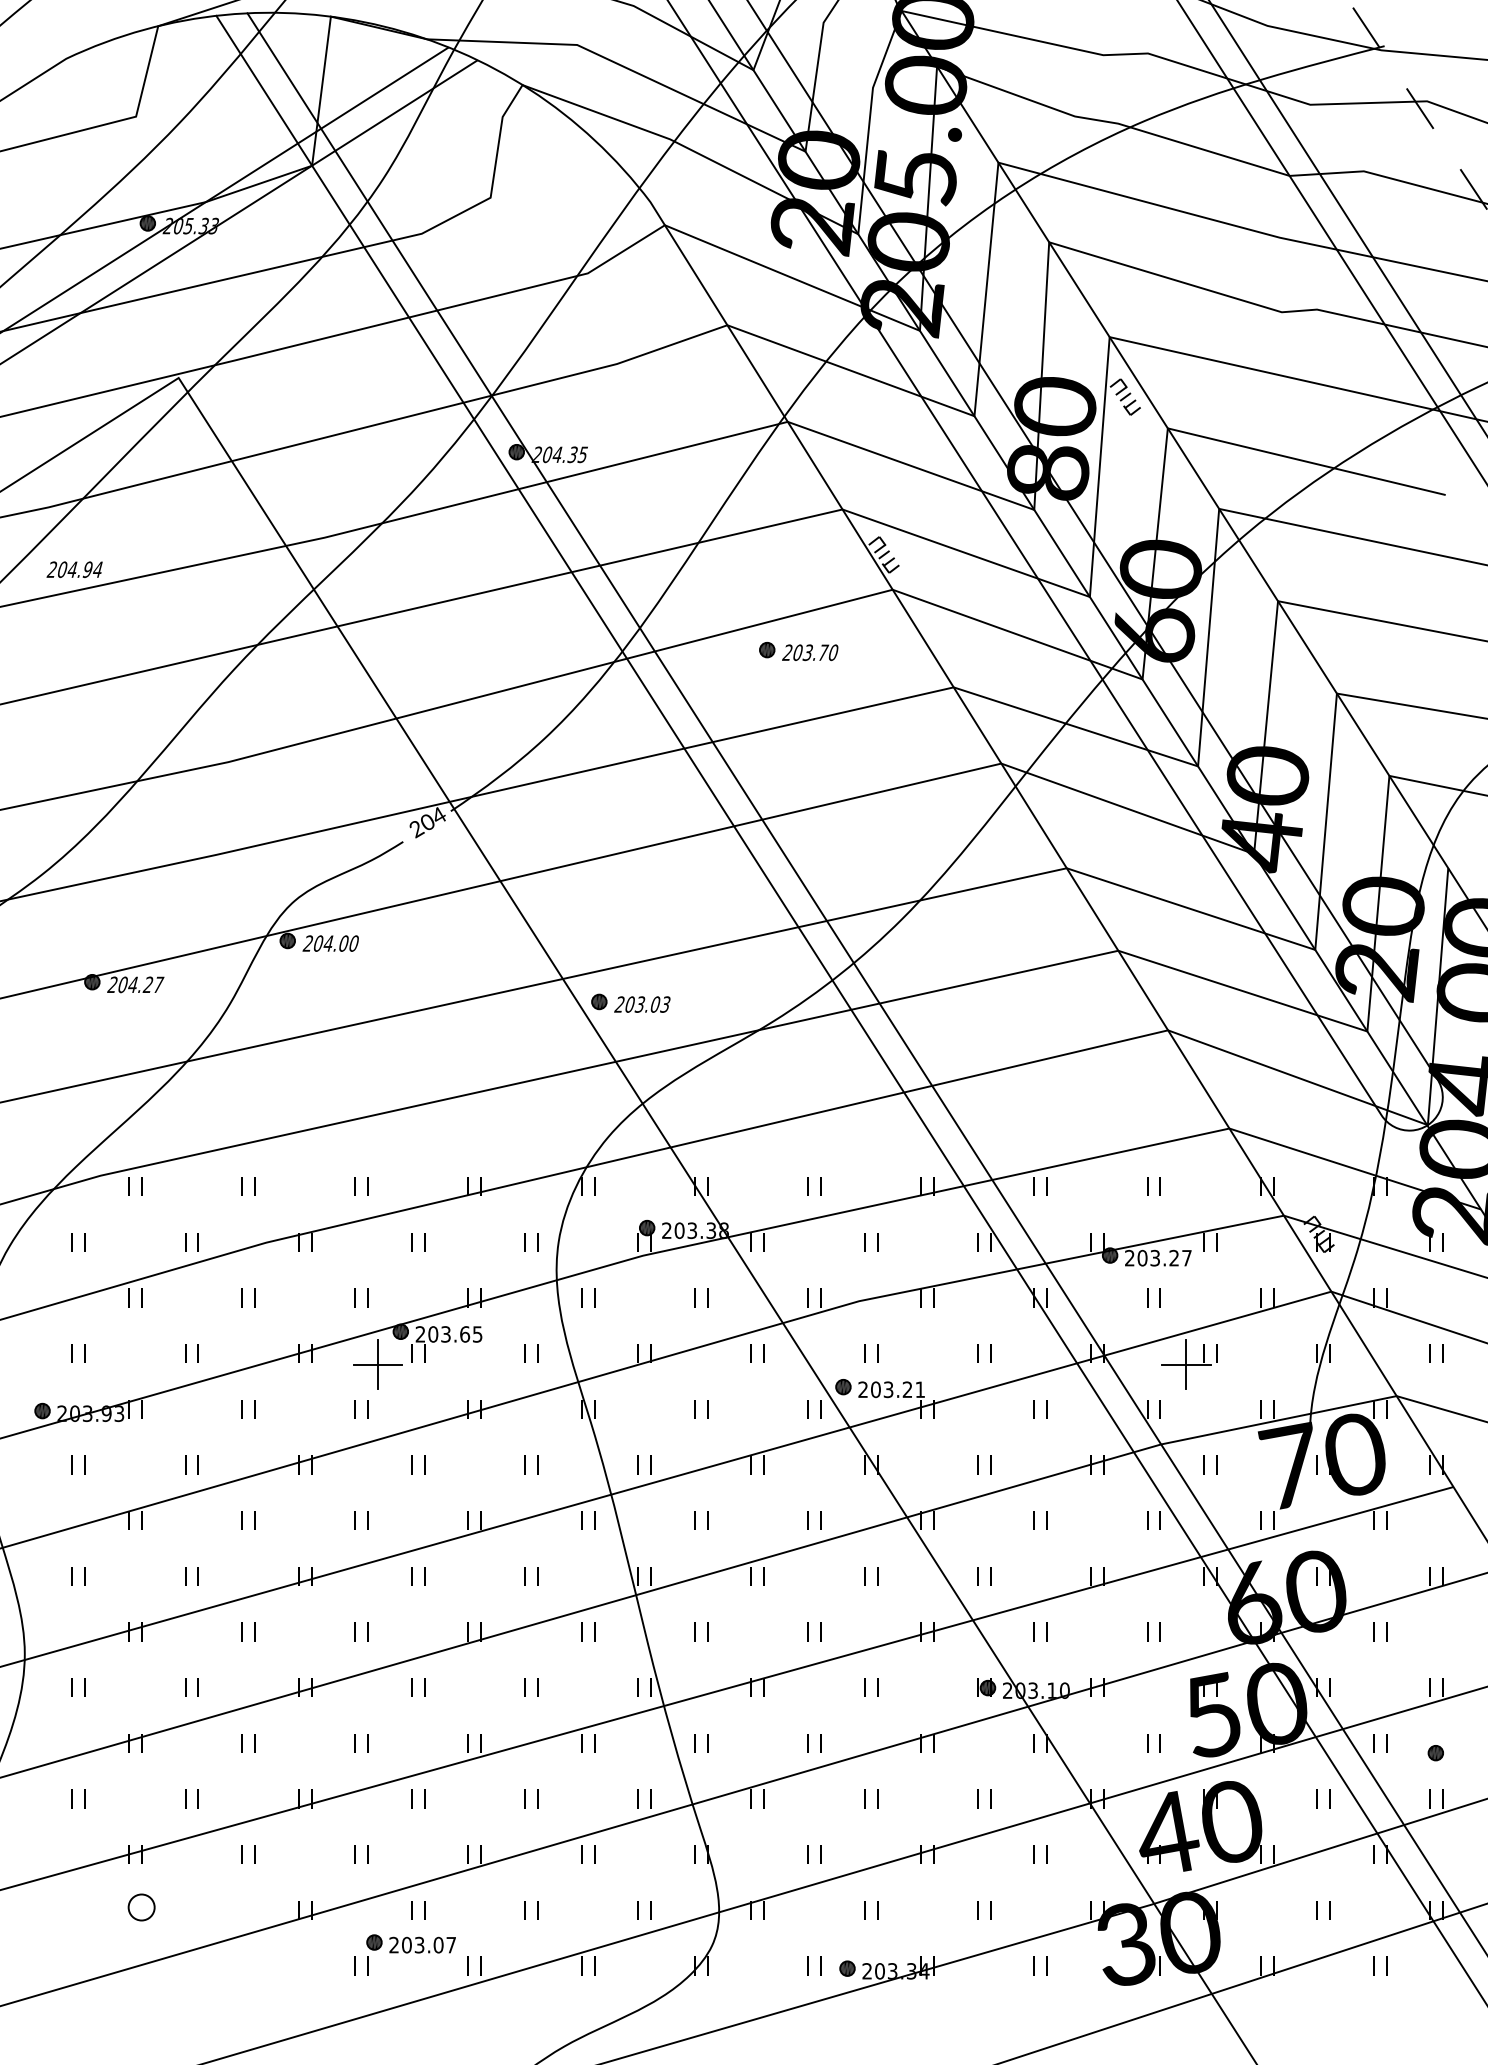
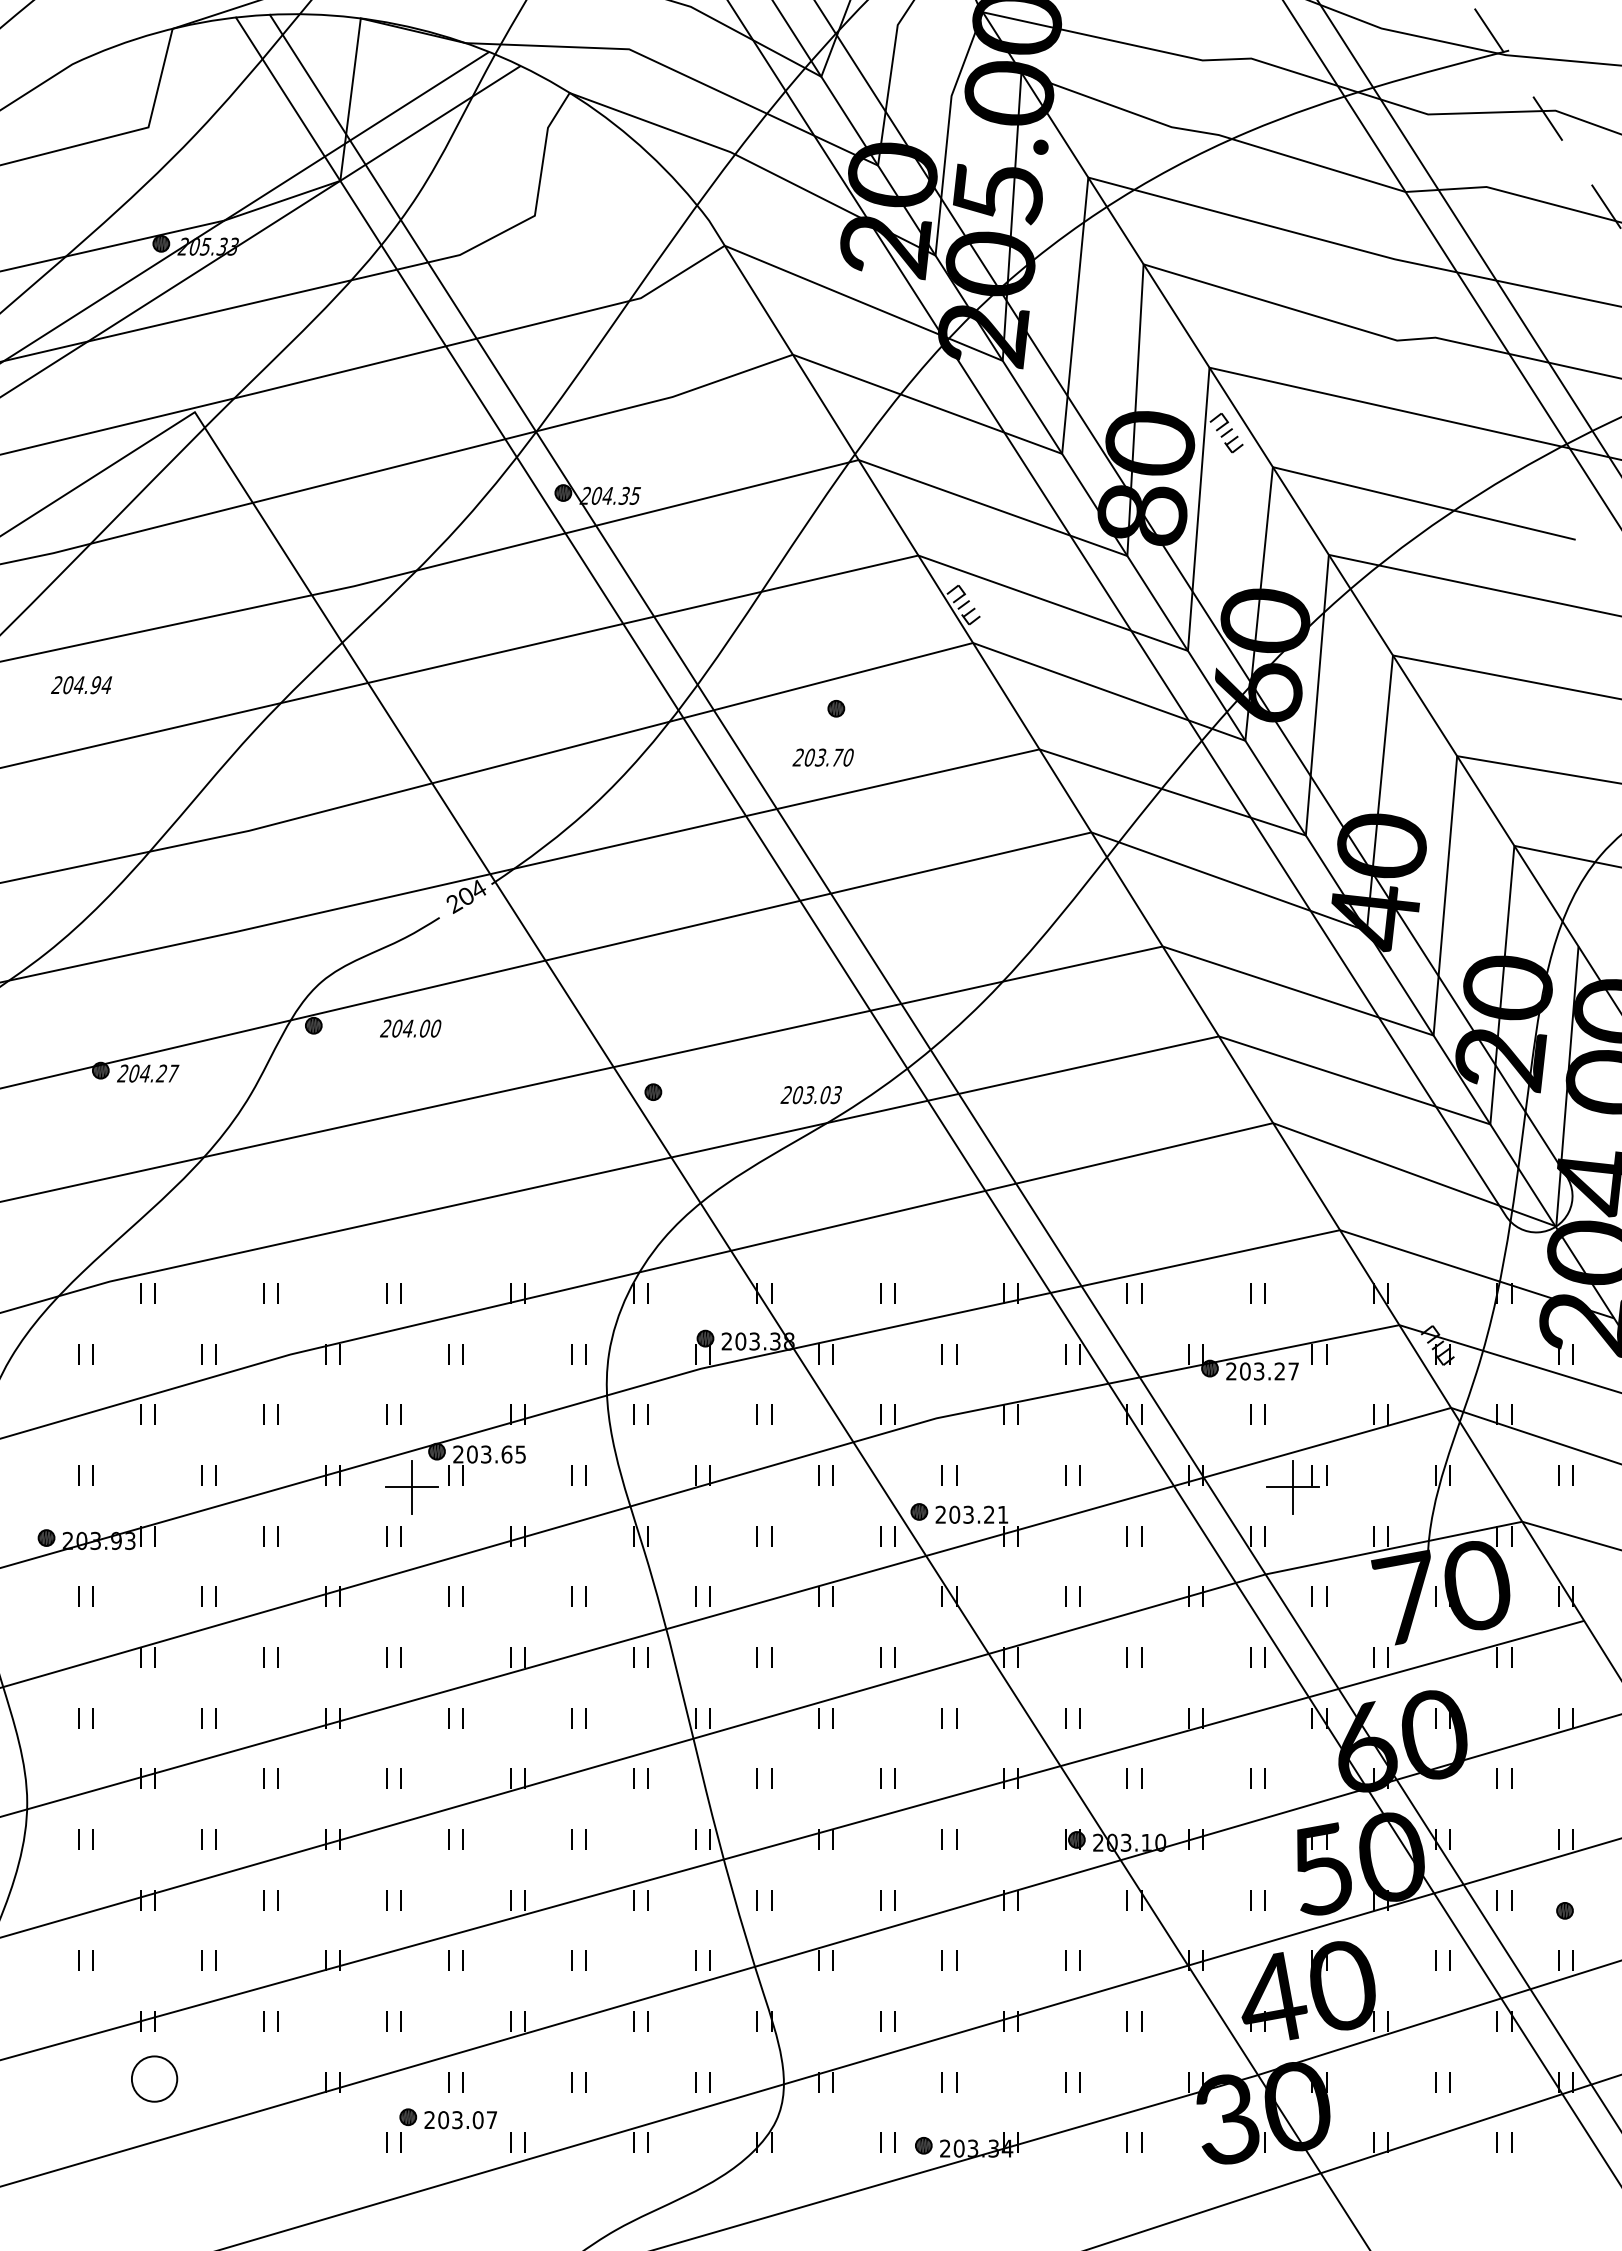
text: (74, 570) -> (81, 685), moved
text: (809, 652) -> (822, 757), moved
text: (330, 943) -> (410, 1028), moved
text: (641, 1004) -> (810, 1095), moved
circle: (141, 1906) -> (154, 2078), size x1.6

